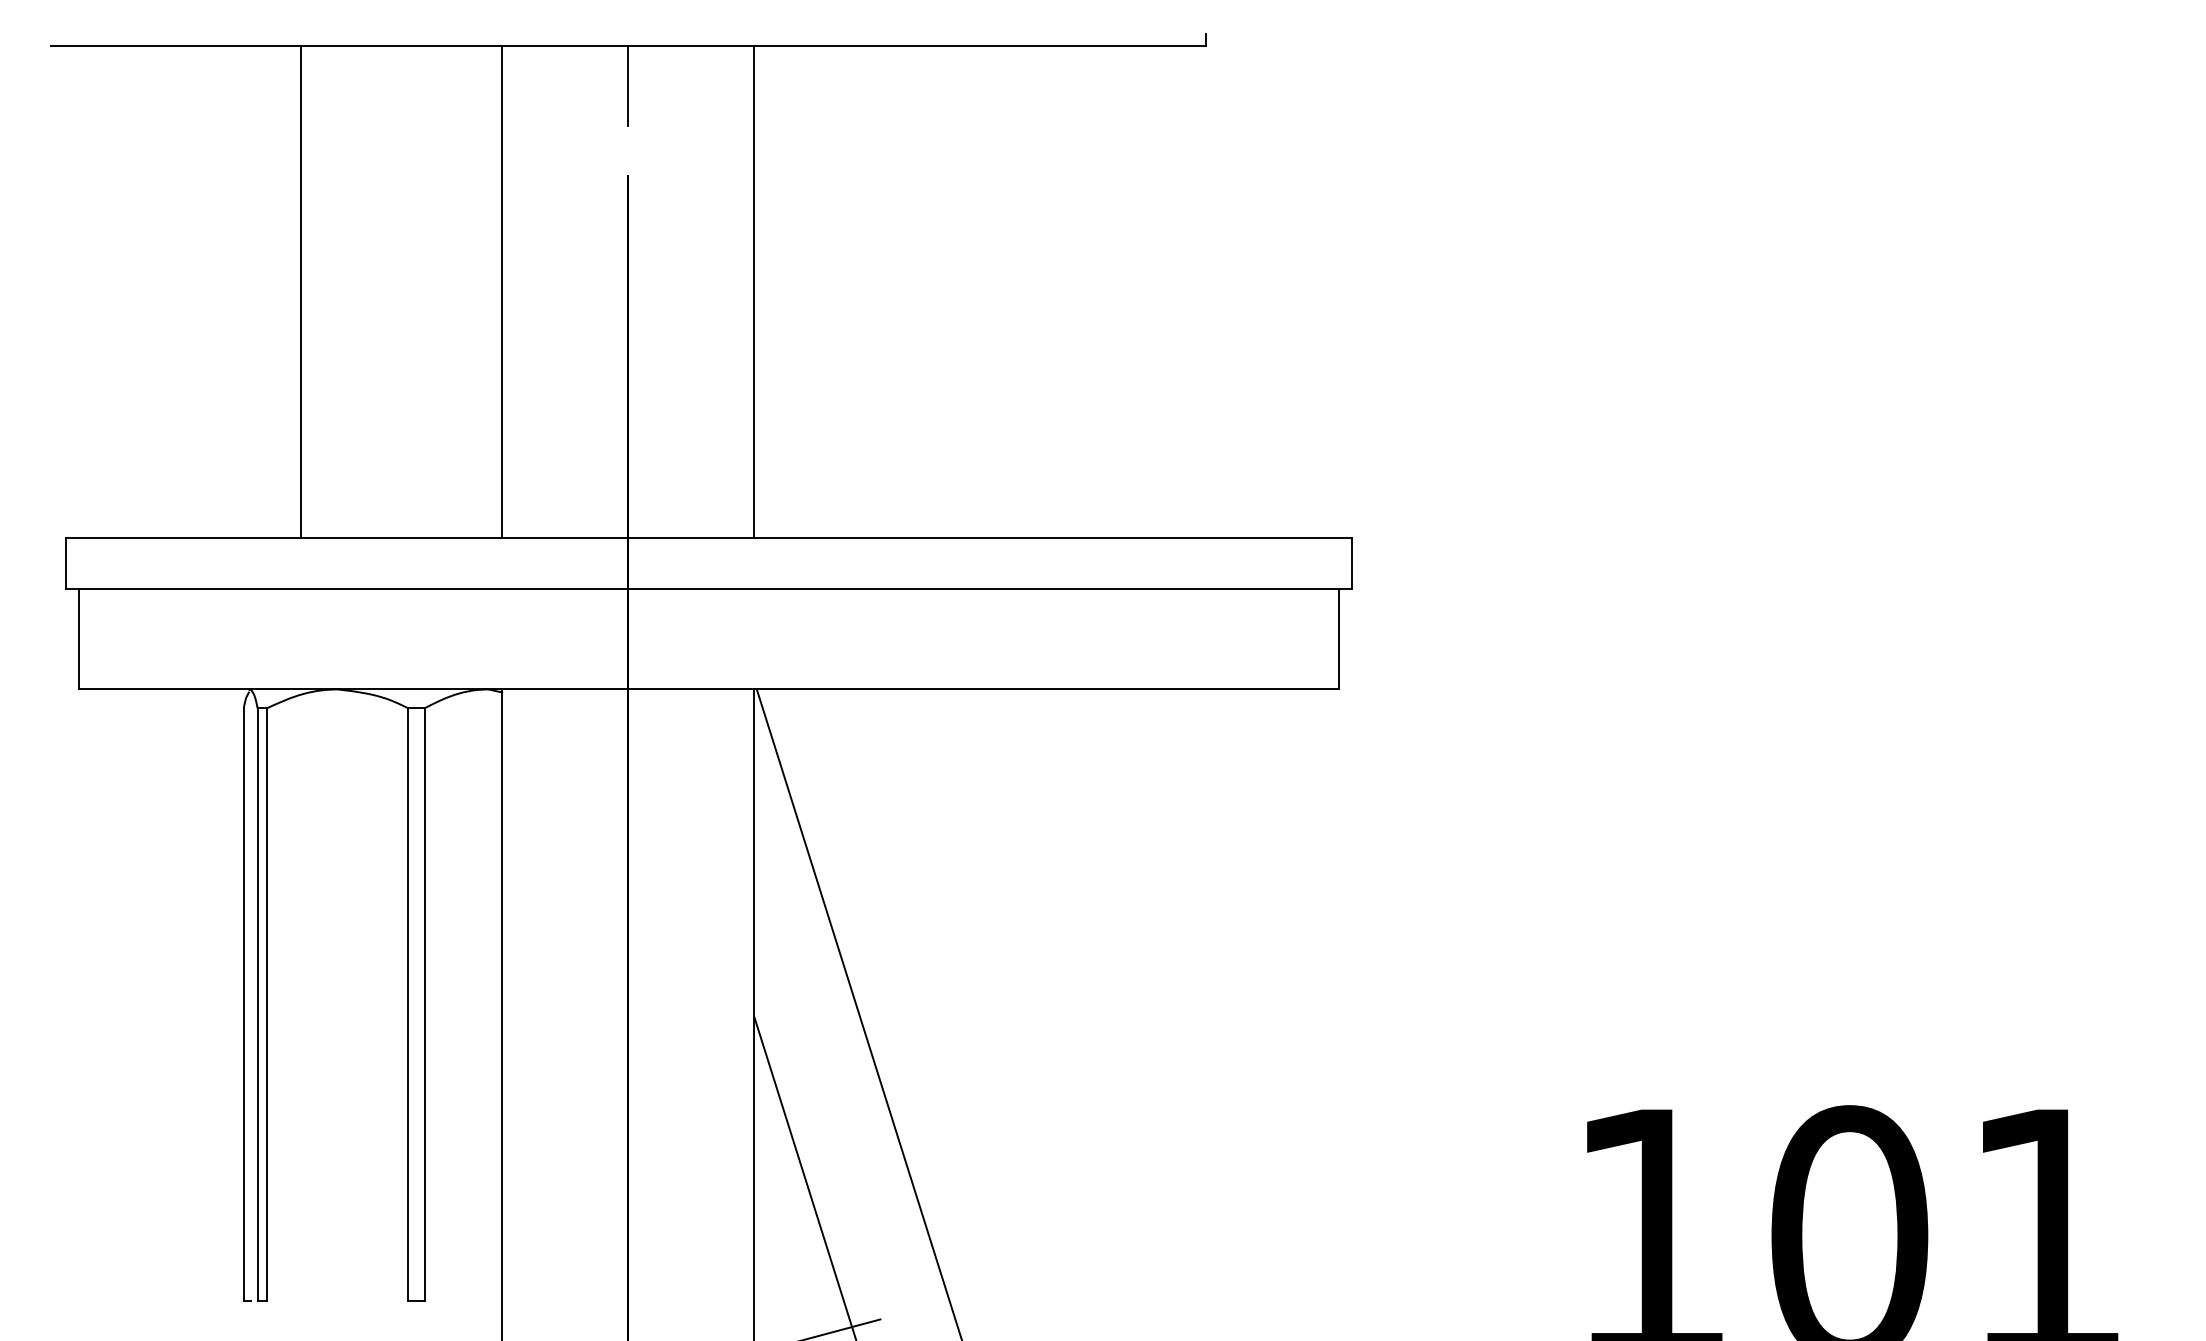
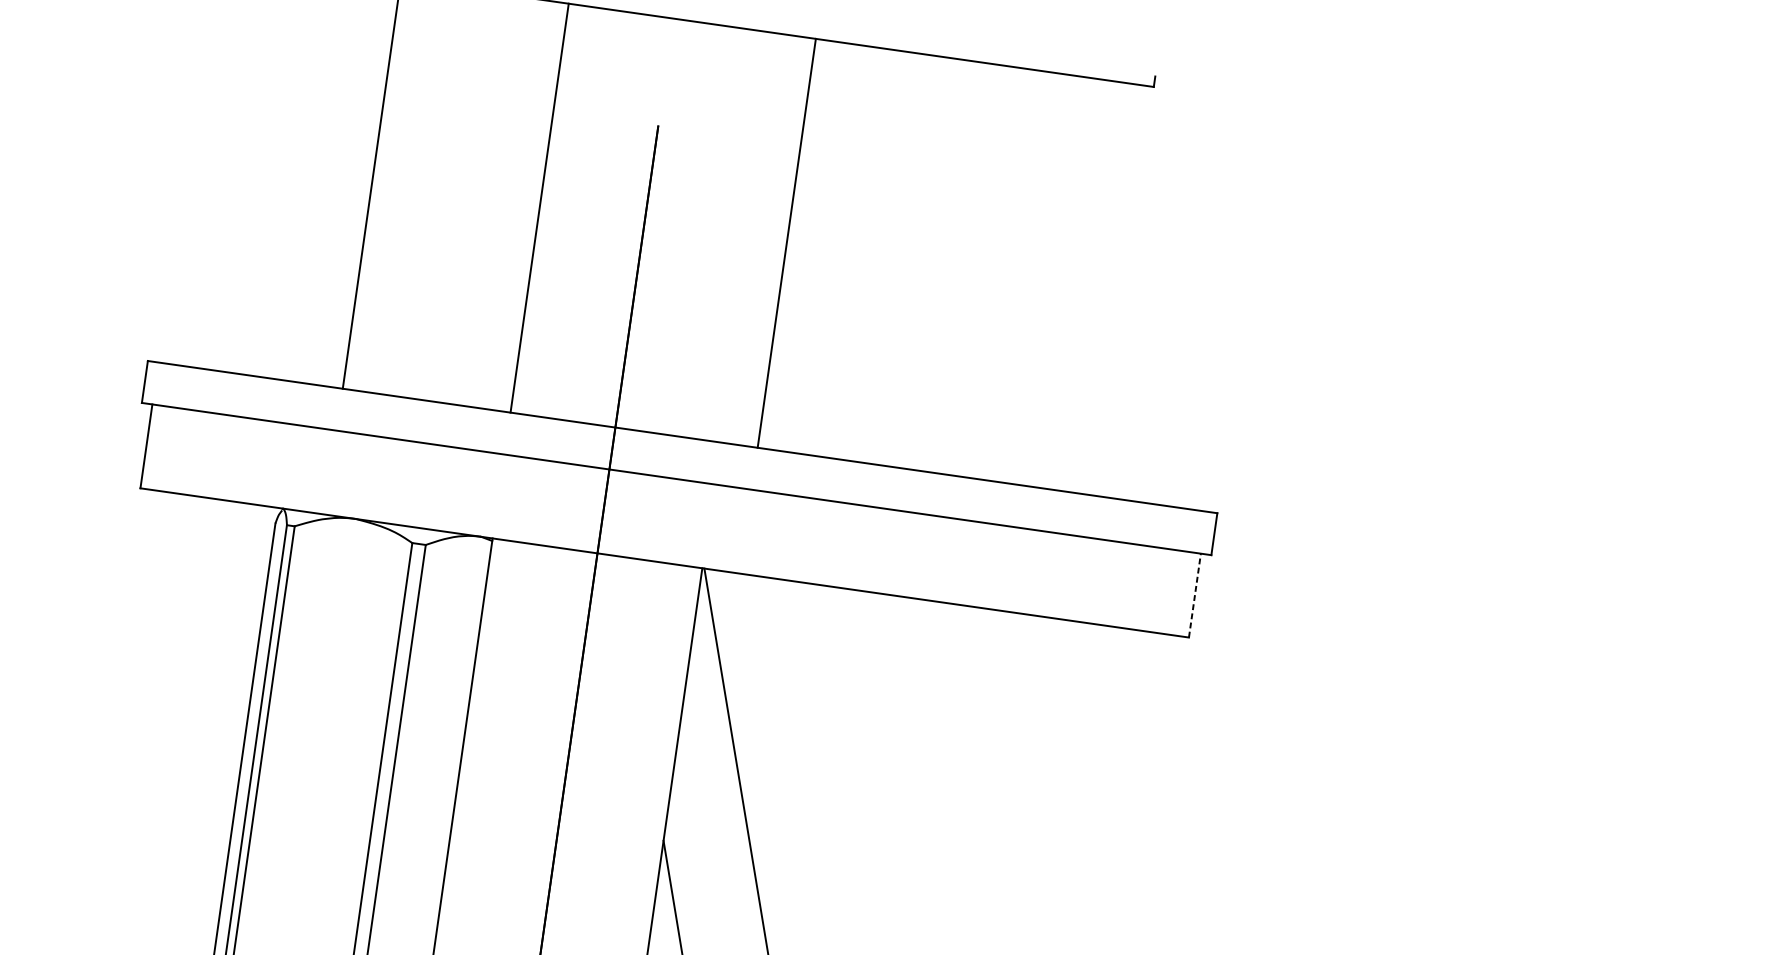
line: (628, 85) -> (669, 51), removed
line: (754, 292) -> (786, 243), moved
line: (1339, 638) -> (1195, 595), solid -> dashed

